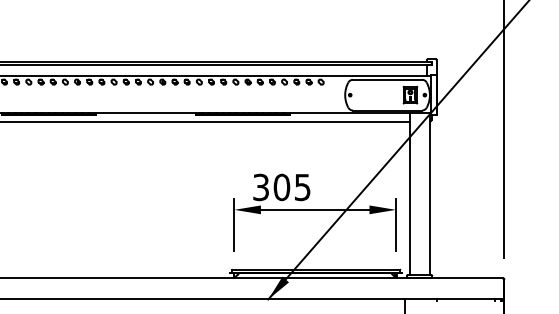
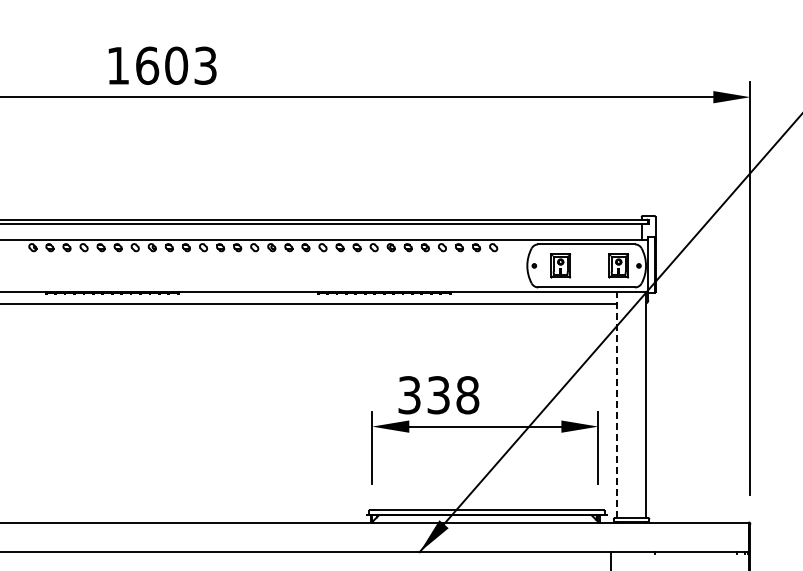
part: (368, 94) -> (560, 265), added
text: (292, 187) -> (453, 395), 305 -> 338
line: (409, 194) -> (617, 404), solid -> dashed

